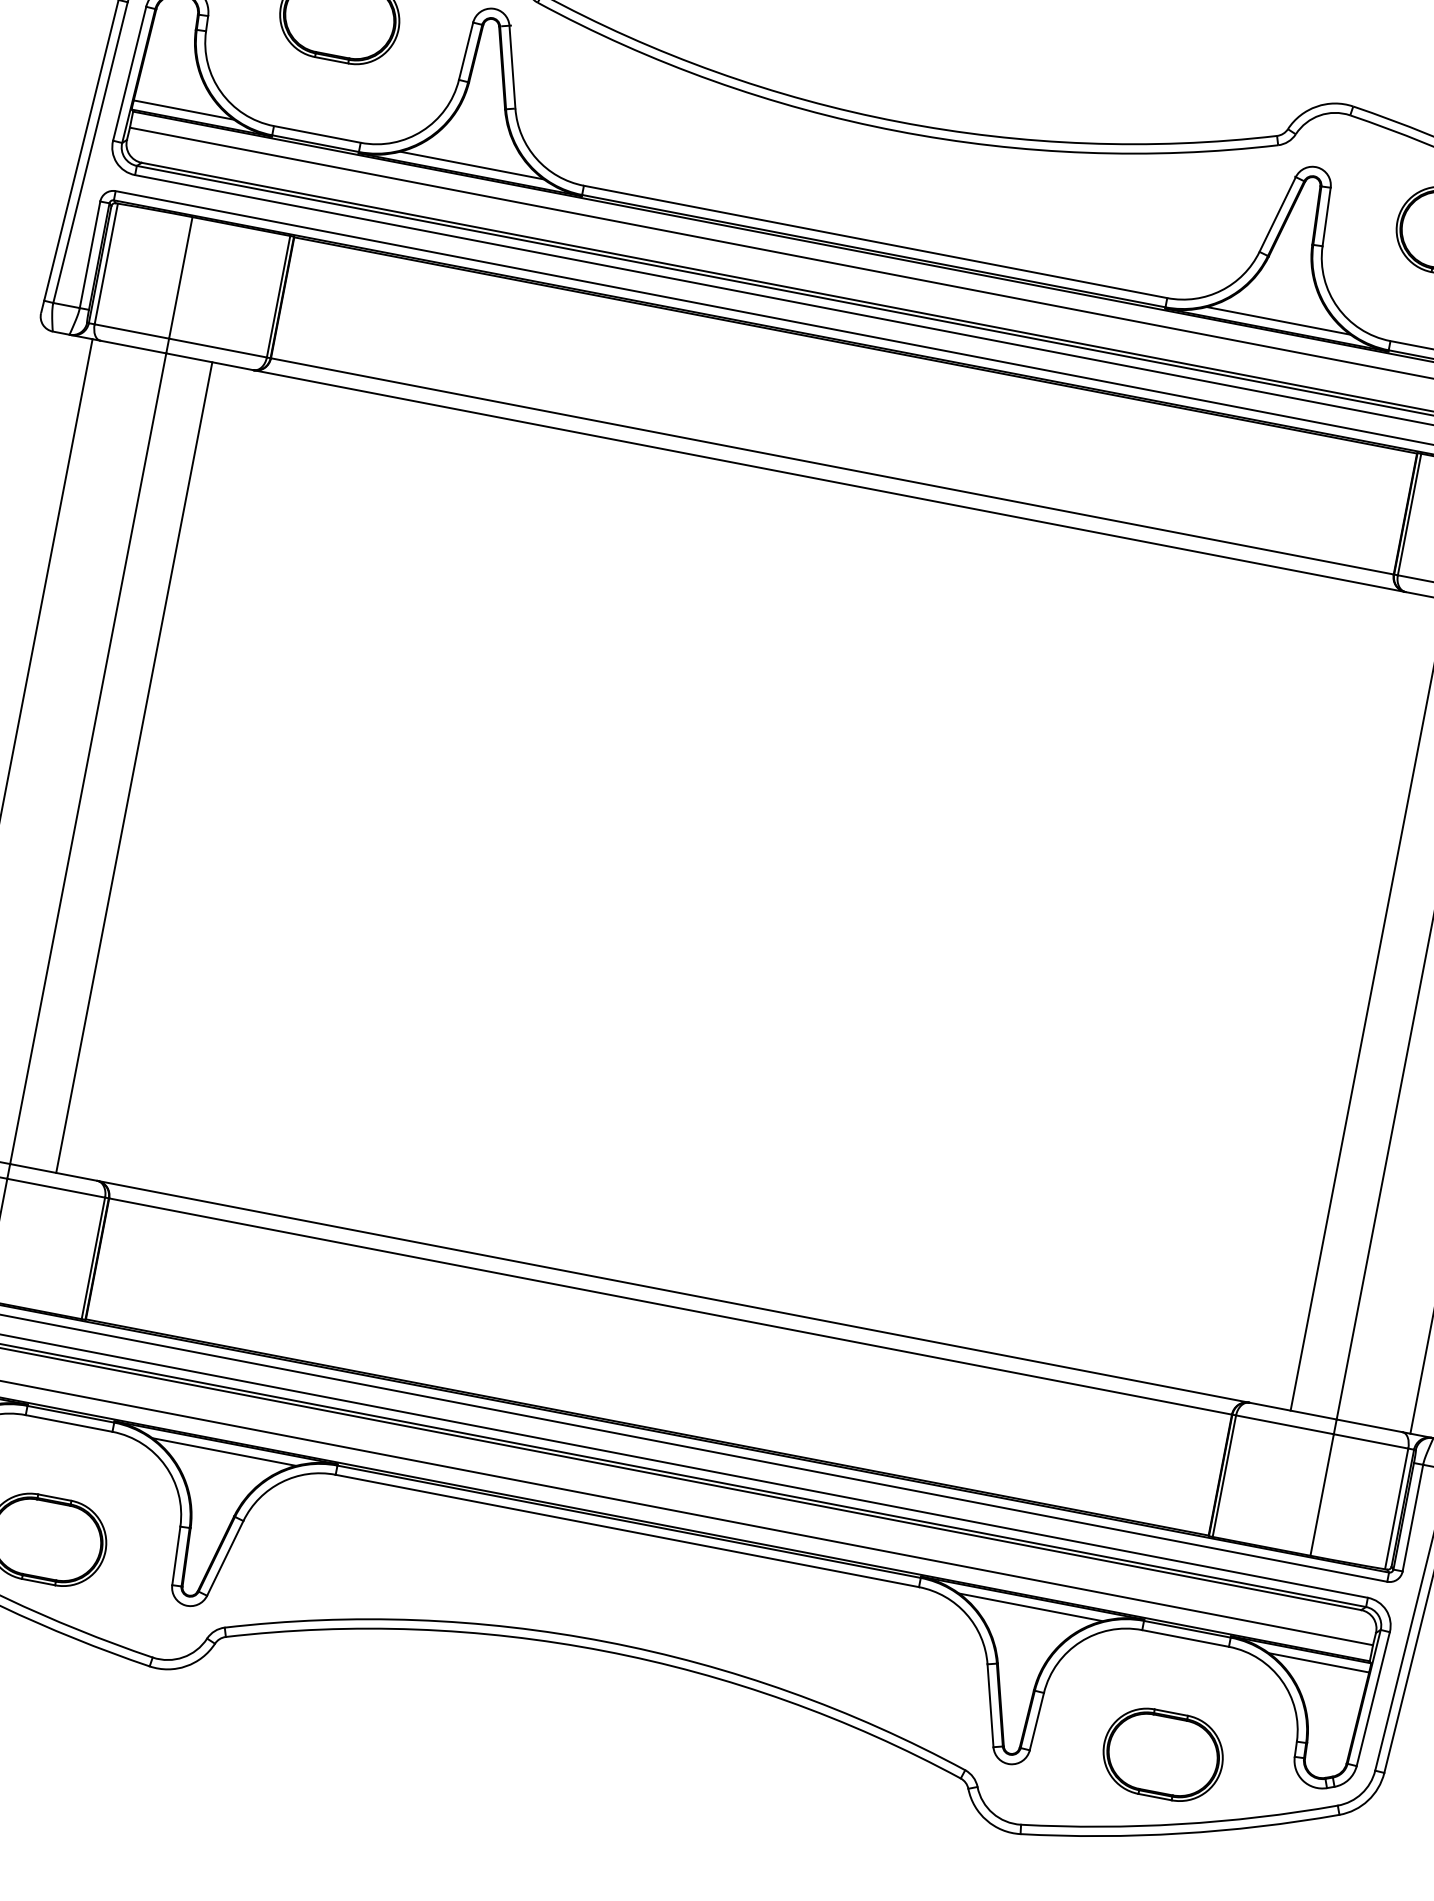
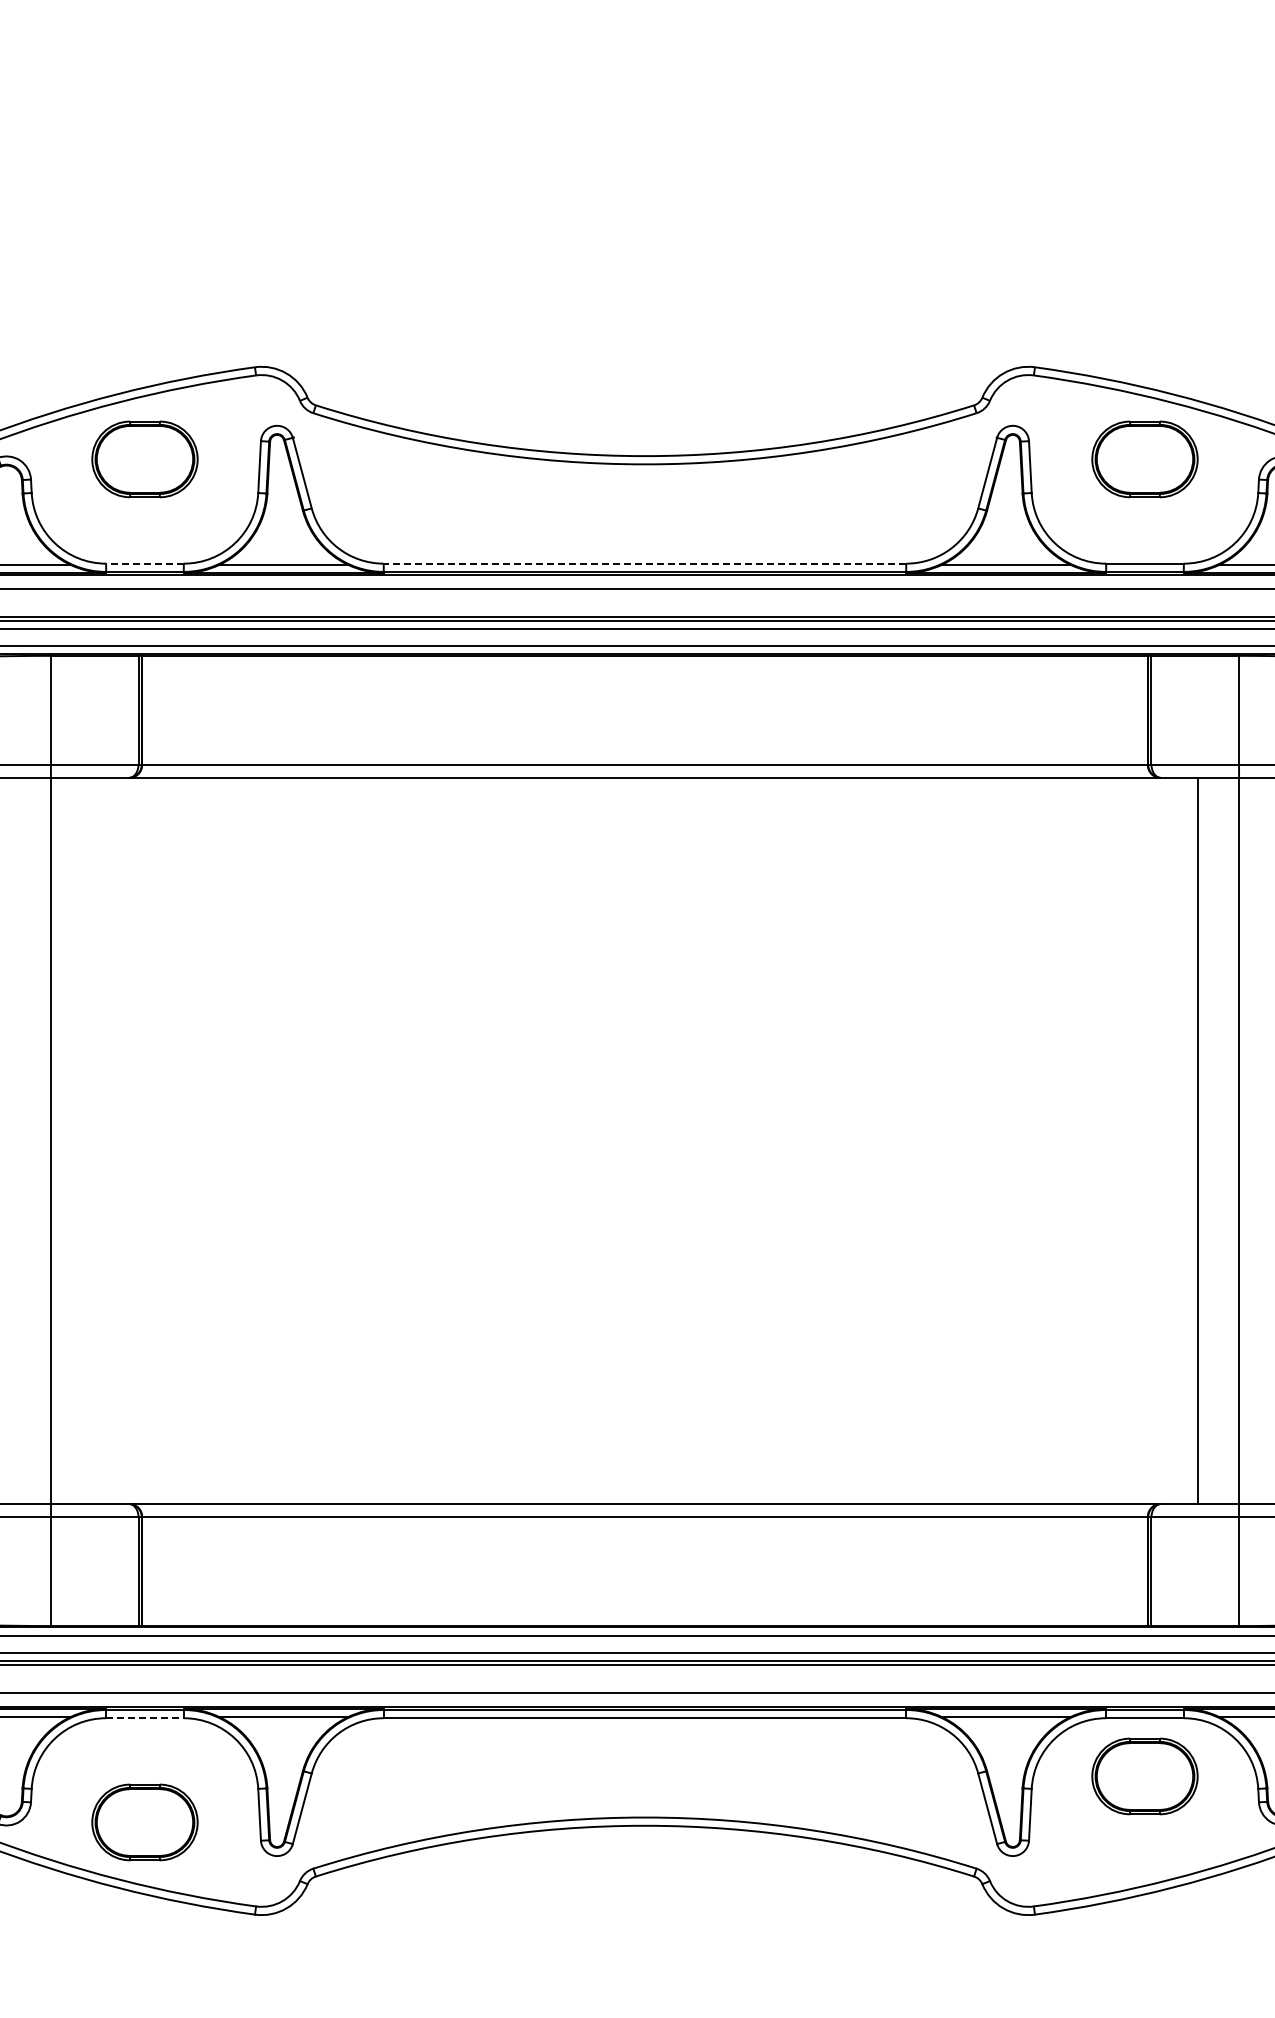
line: (316, 134) -> (144, 563), solid -> dashed
line: (875, 241) -> (644, 563), solid -> dashed
line: (134, 767) -> (92, 1140), removed
line: (68, 1423) -> (144, 1718), solid -> dashed
part: (1162, 1754) -> (1144, 1776), moved

